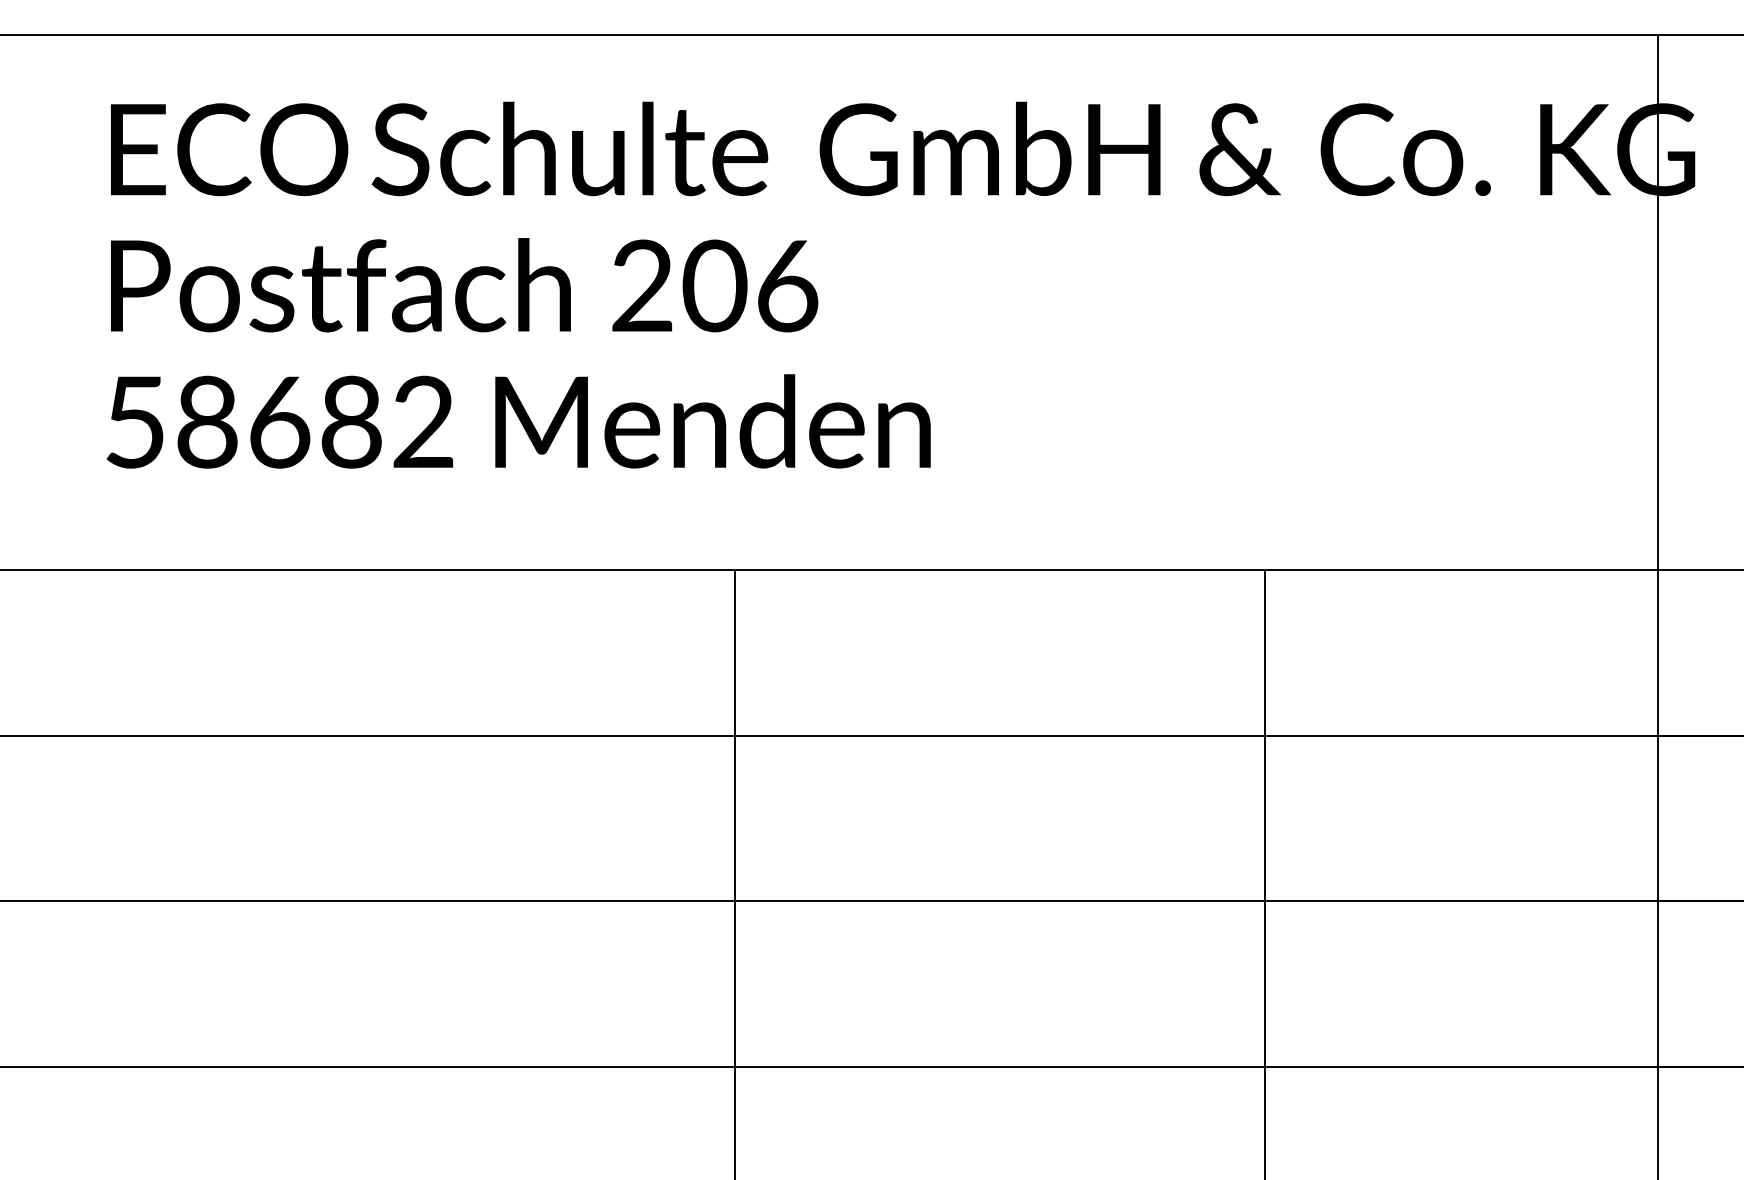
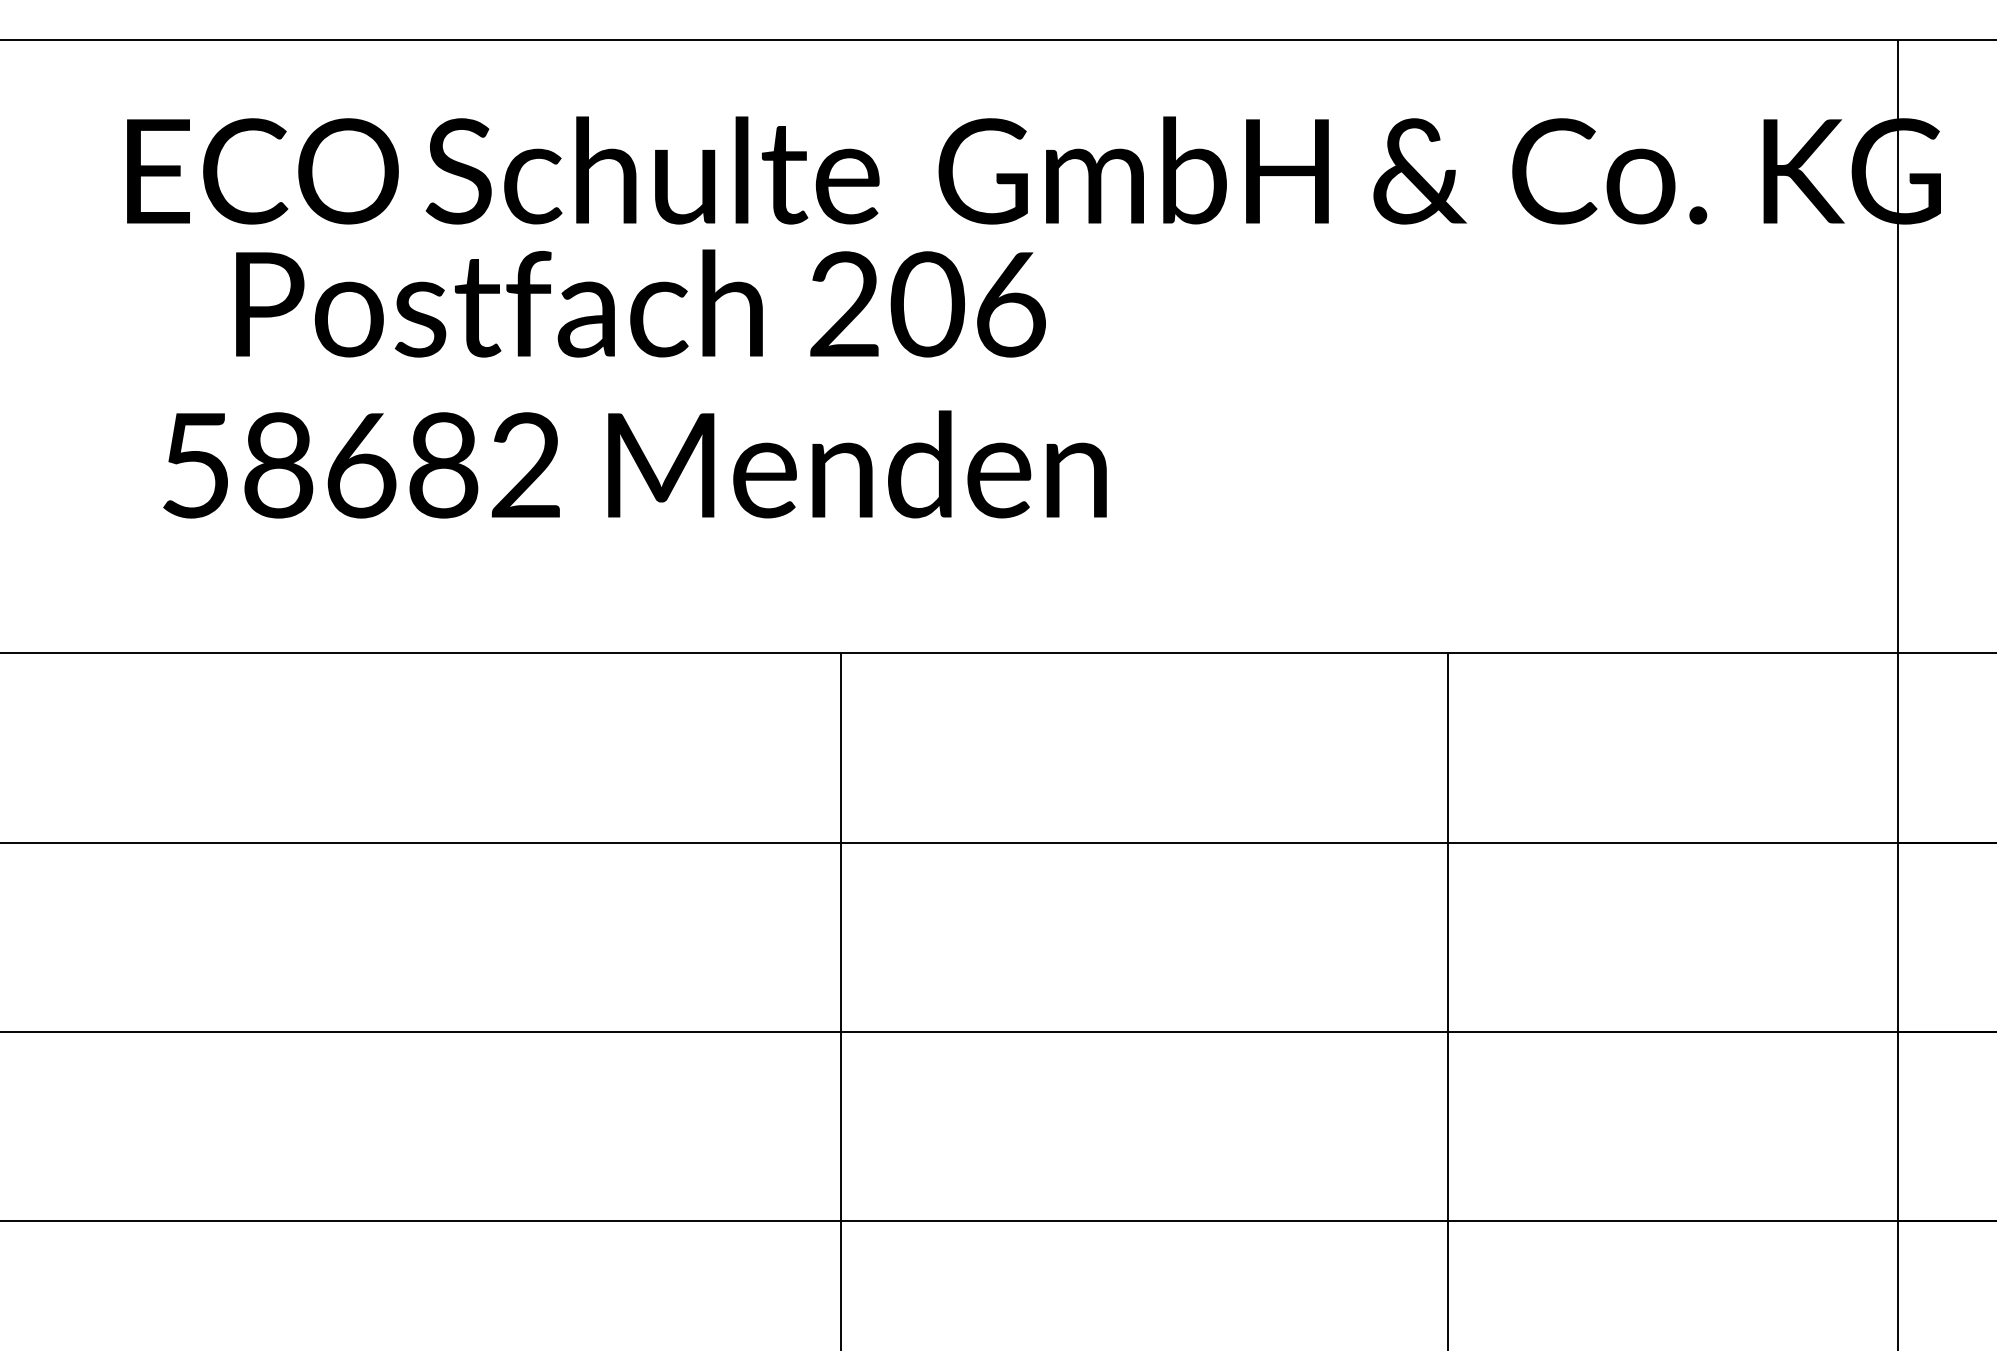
text: (464, 285) -> (640, 303), moved
text: (518, 421) -> (634, 464), moved

